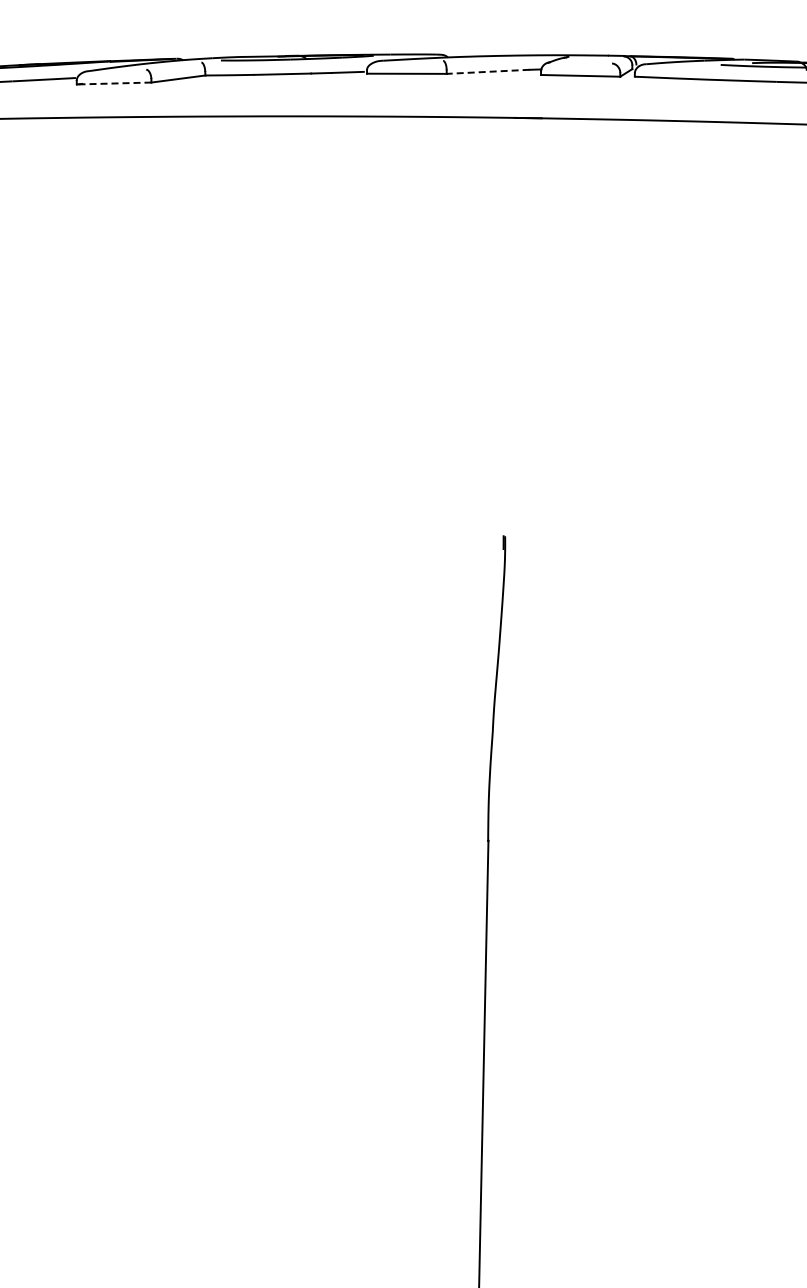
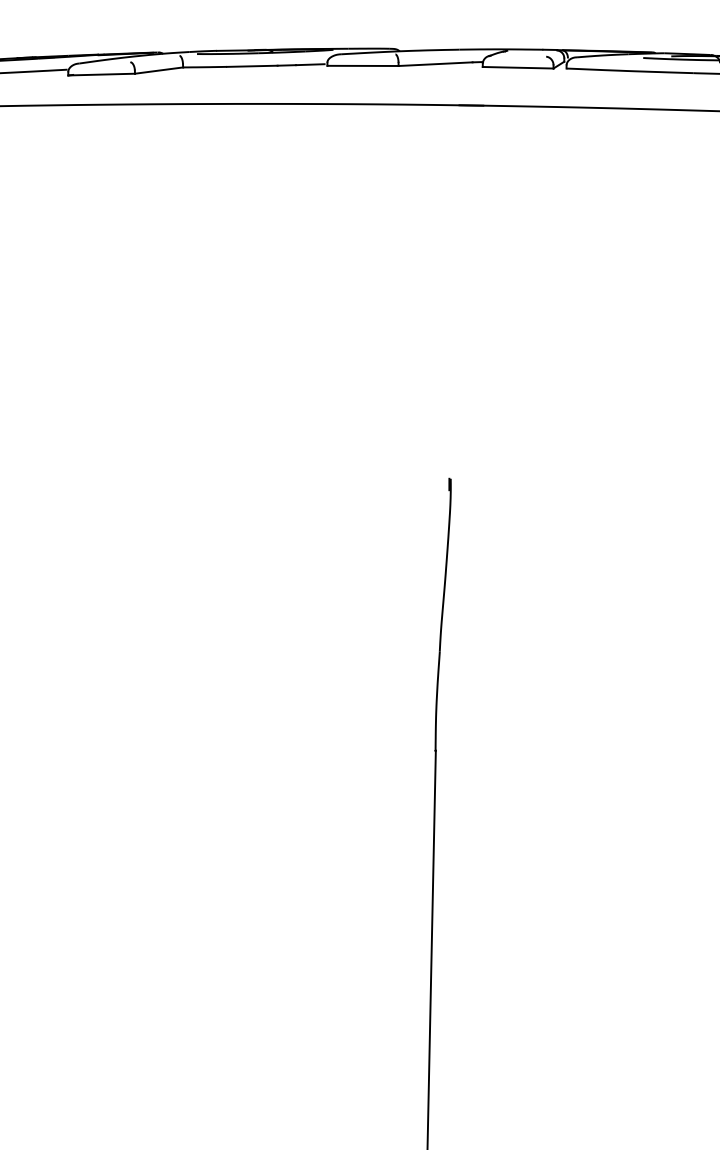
line: (487, 71) -> (434, 63), dashed -> solid
line: (113, 83) -> (101, 74), dashed -> solid

